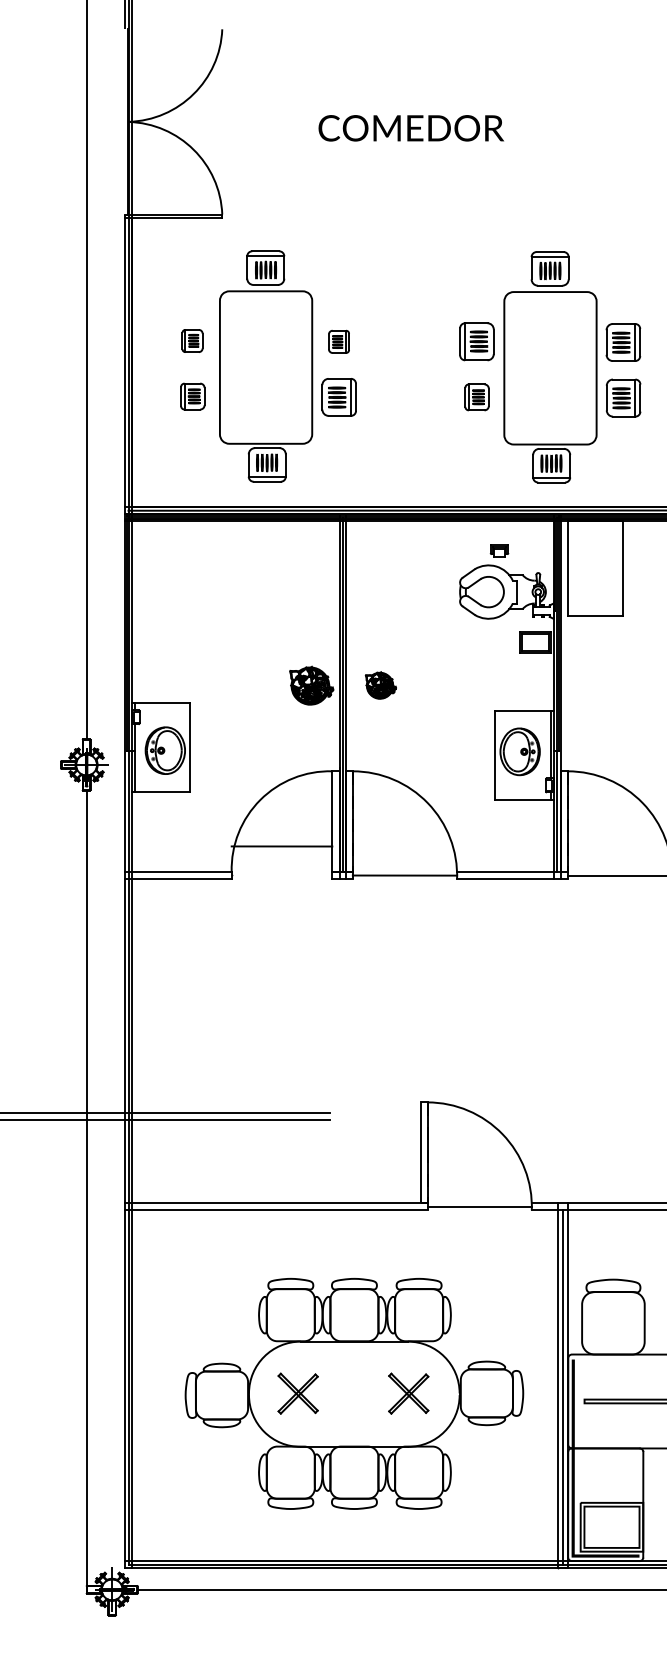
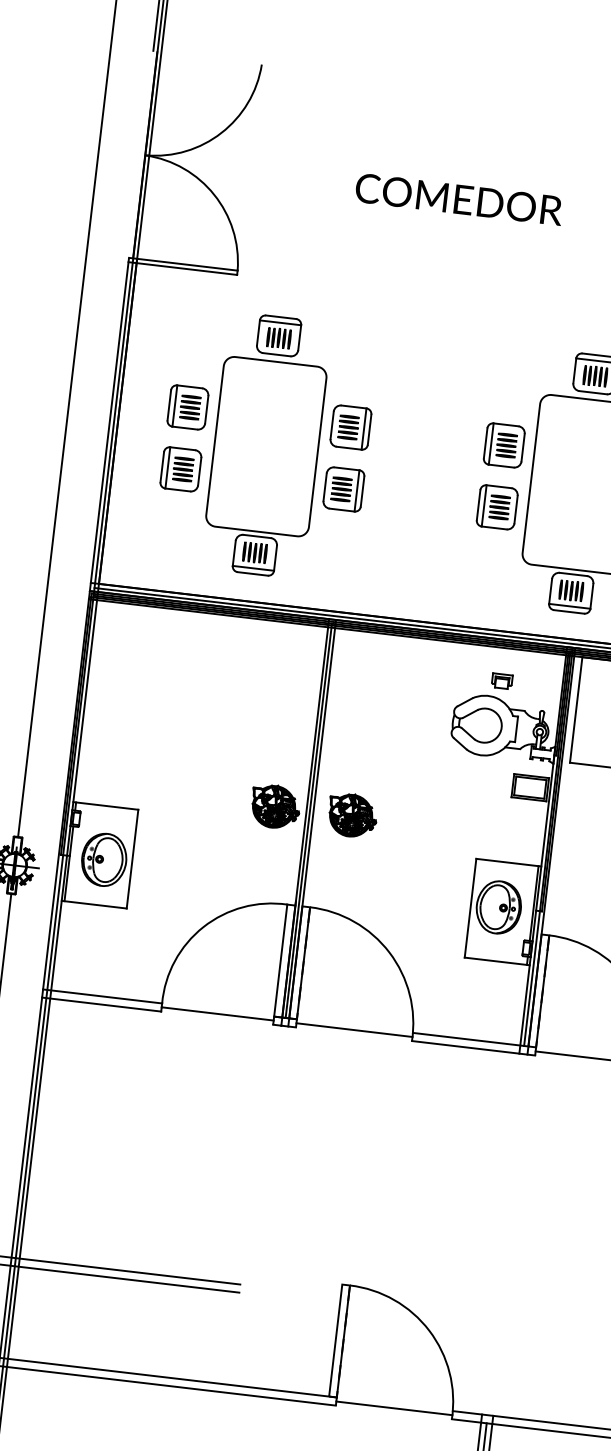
part: (192, 340) -> (188, 406), size x1.67
part: (338, 341) -> (350, 427), size x1.67
part: (192, 396) -> (180, 469), size x1.43
part: (476, 397) -> (496, 507), size x1.43
part: (380, 685) -> (352, 815), size x1.43
line: (281, 846) -> (217, 1013), moved

